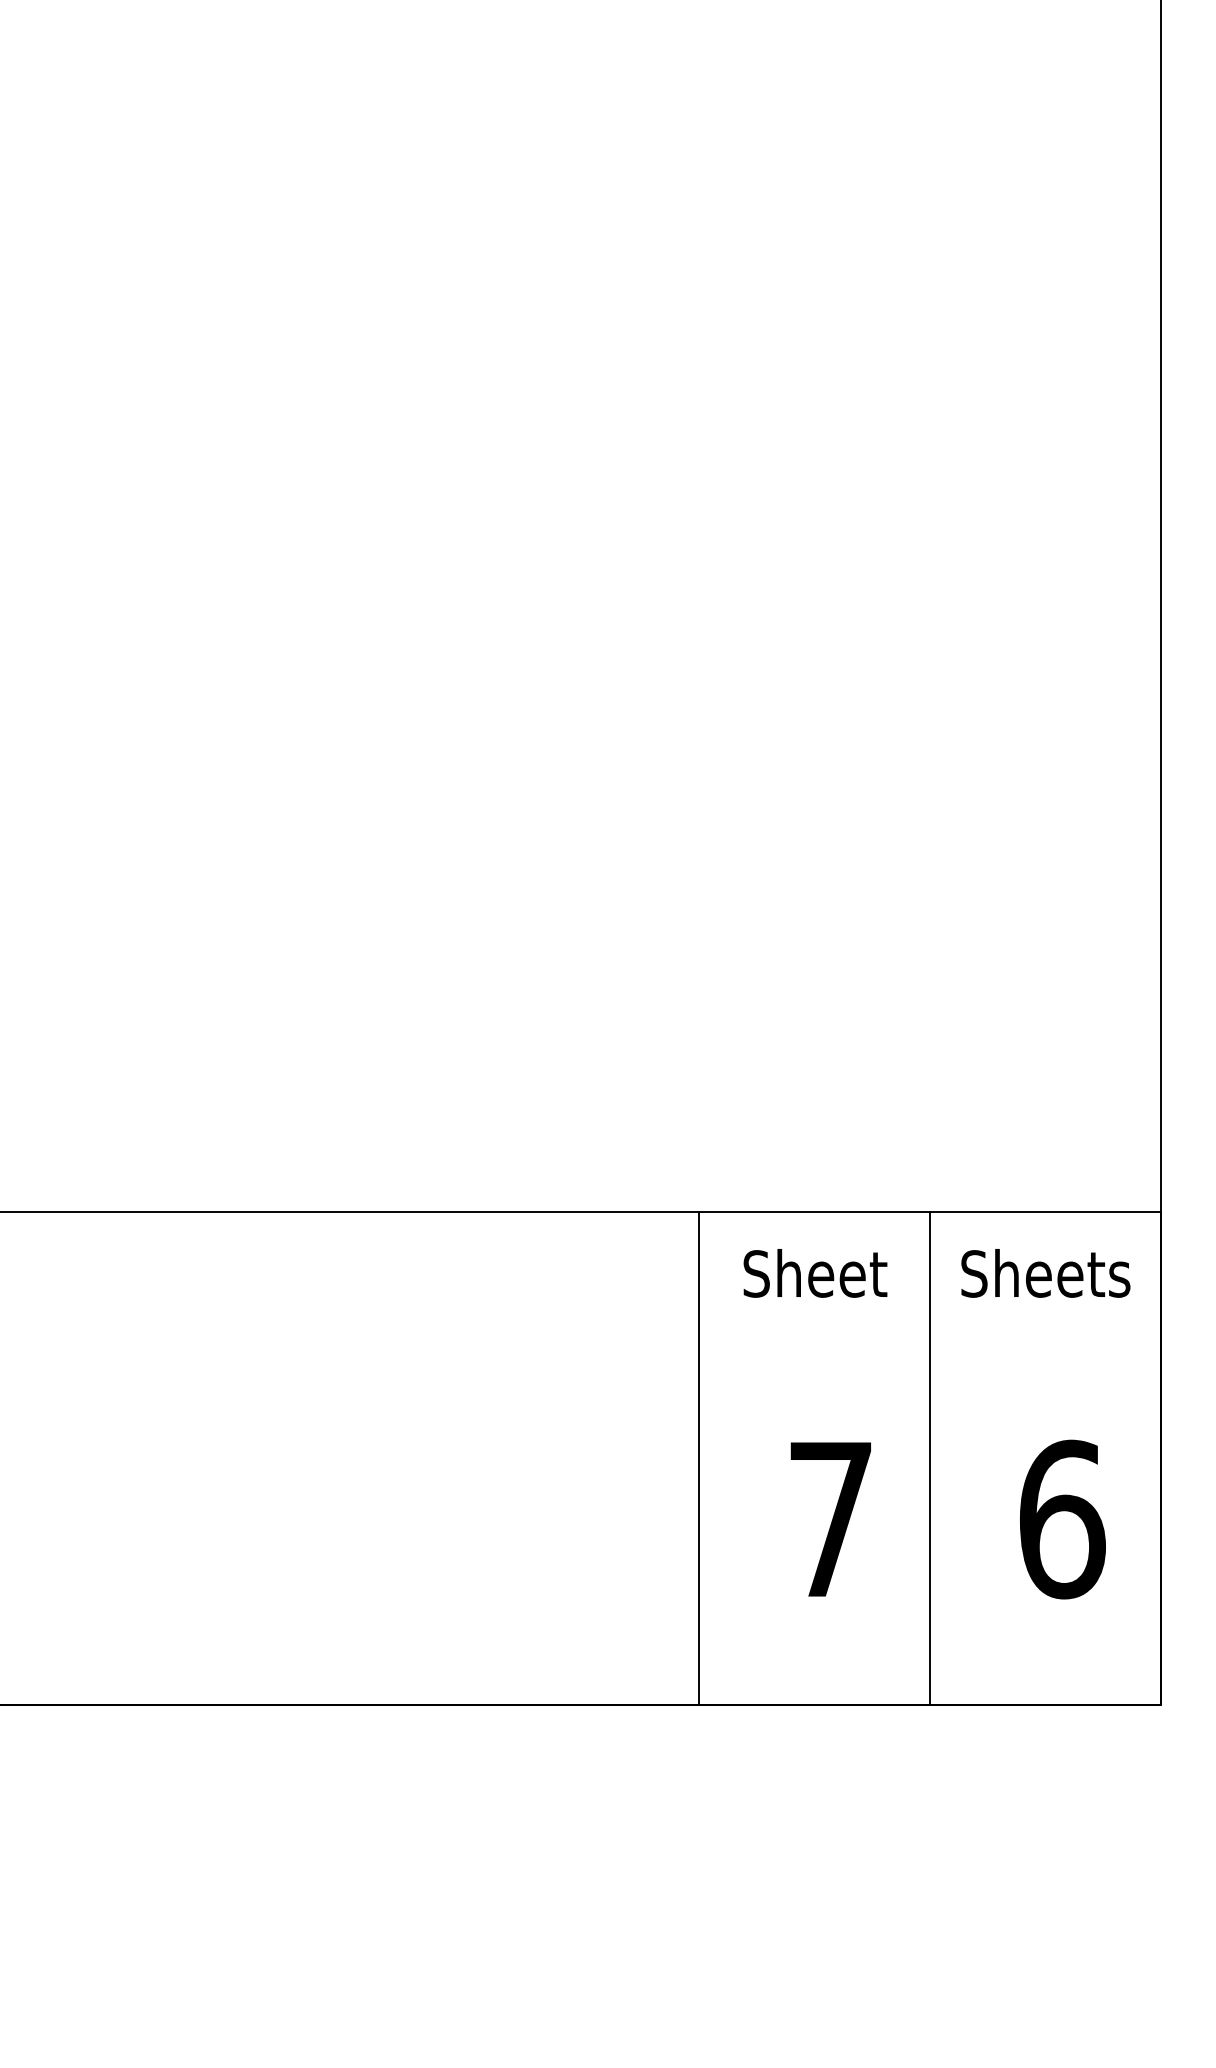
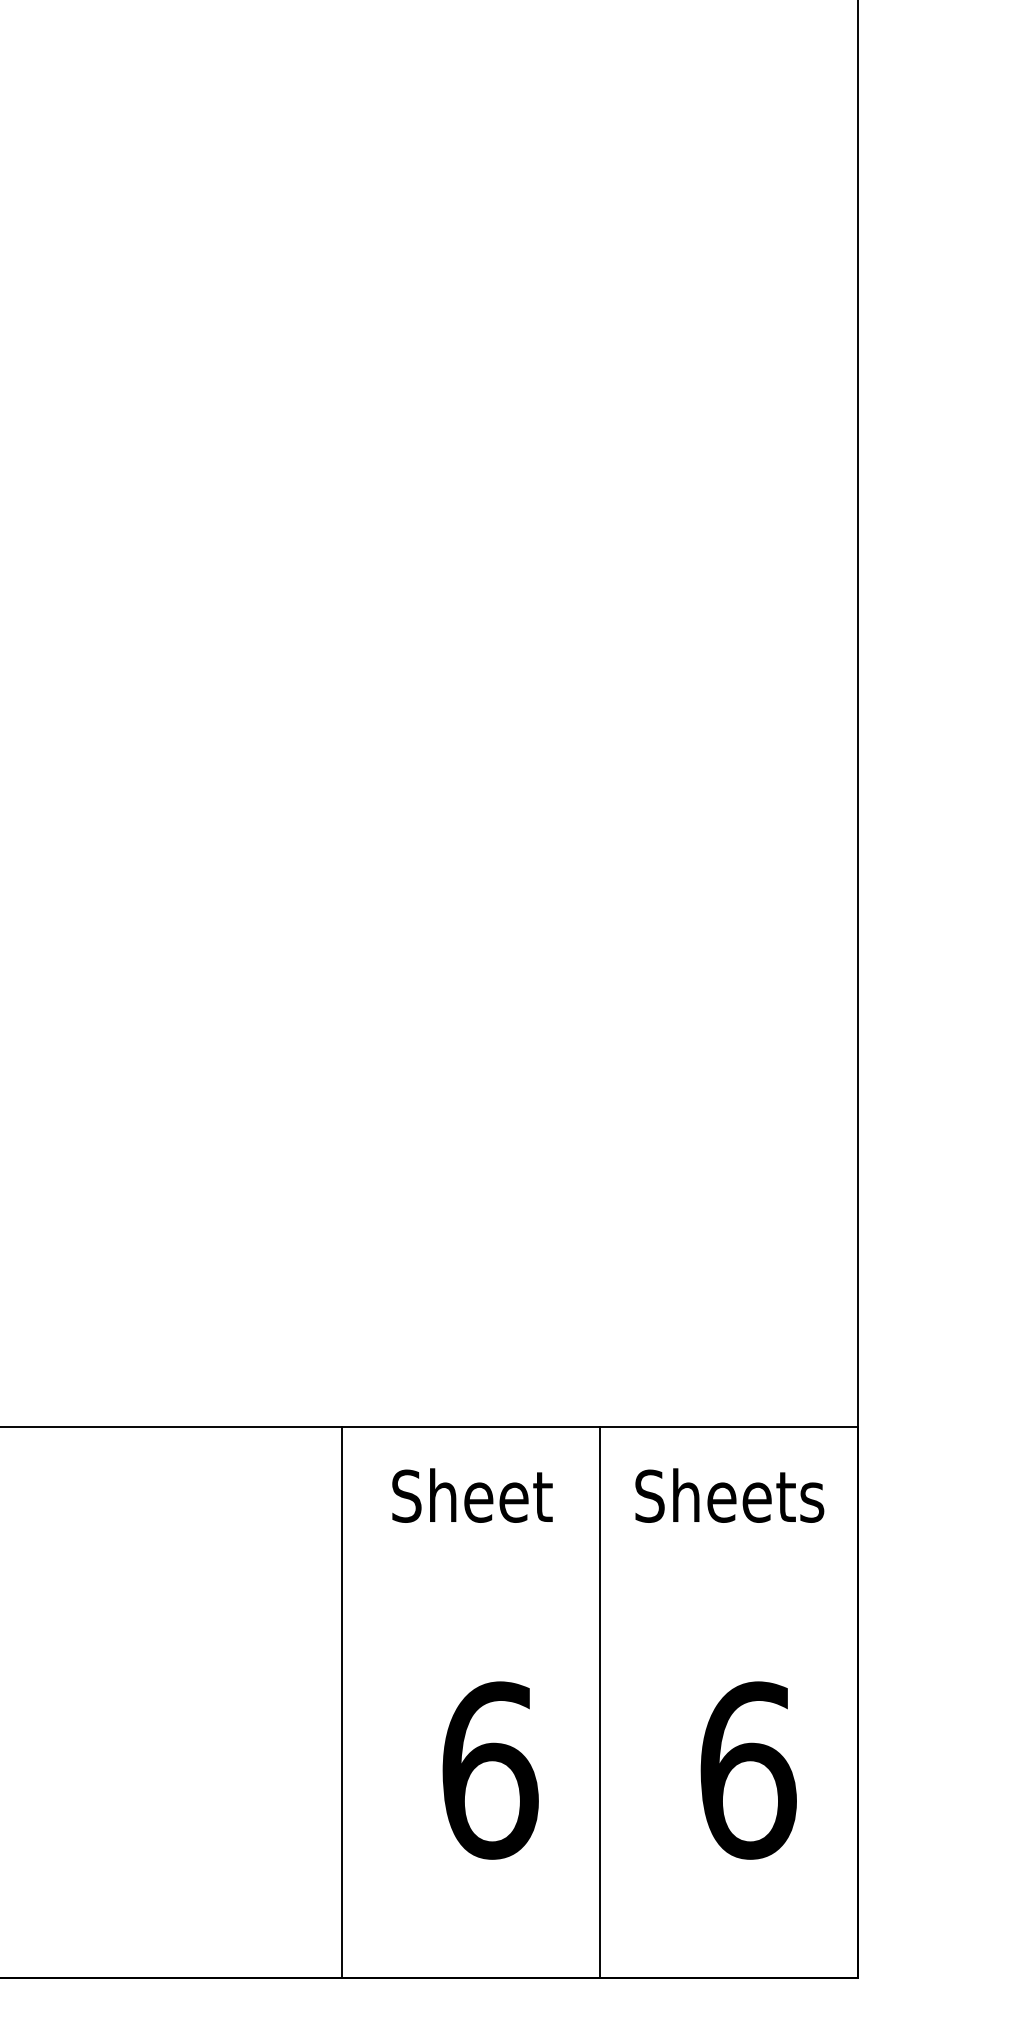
text: (831, 1519) -> (490, 1770), 7 -> 6

